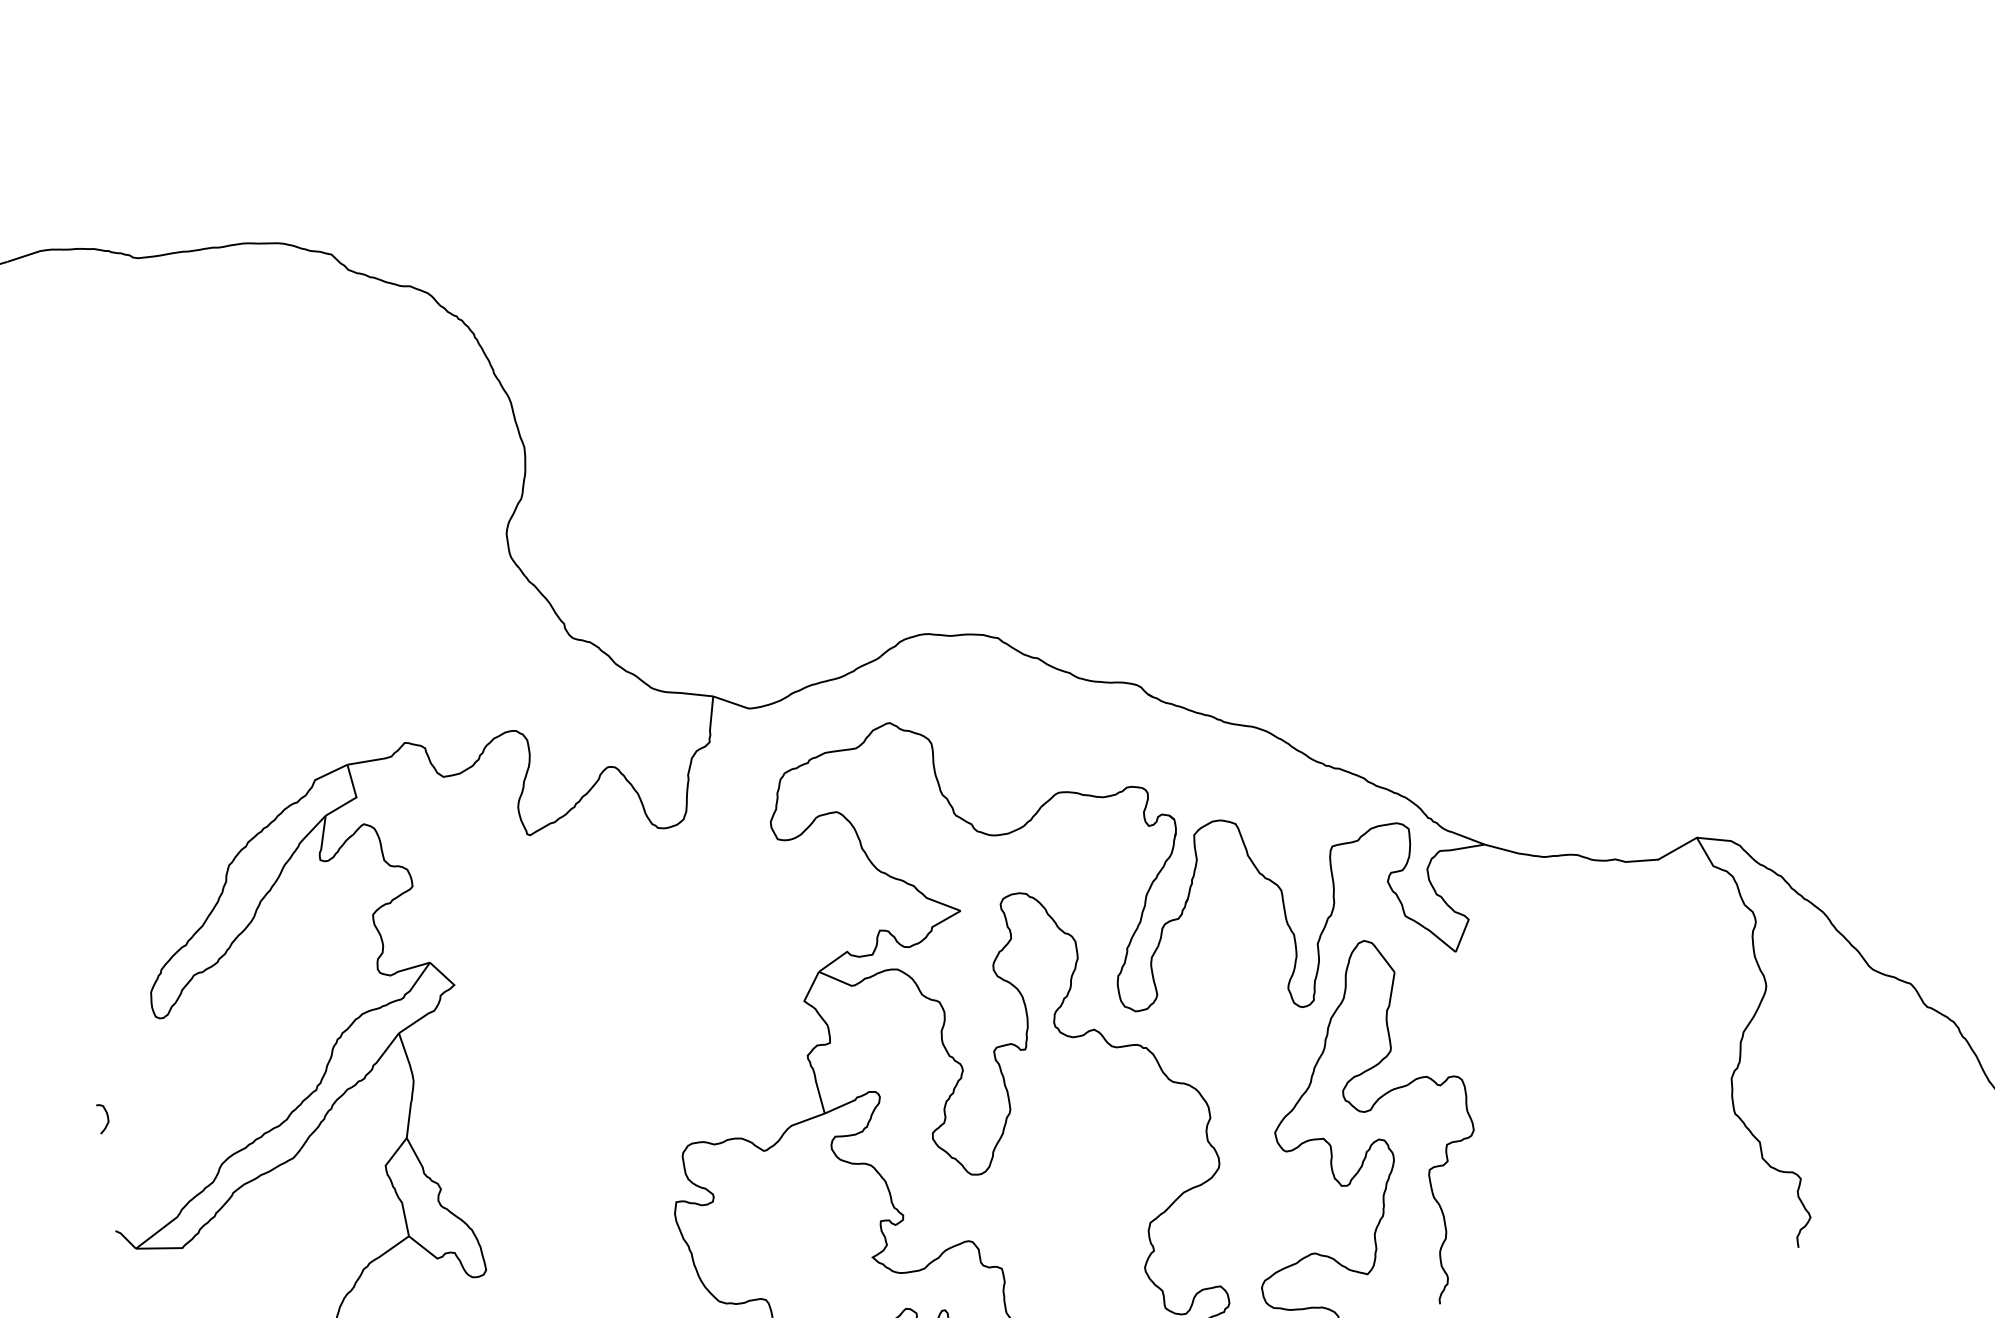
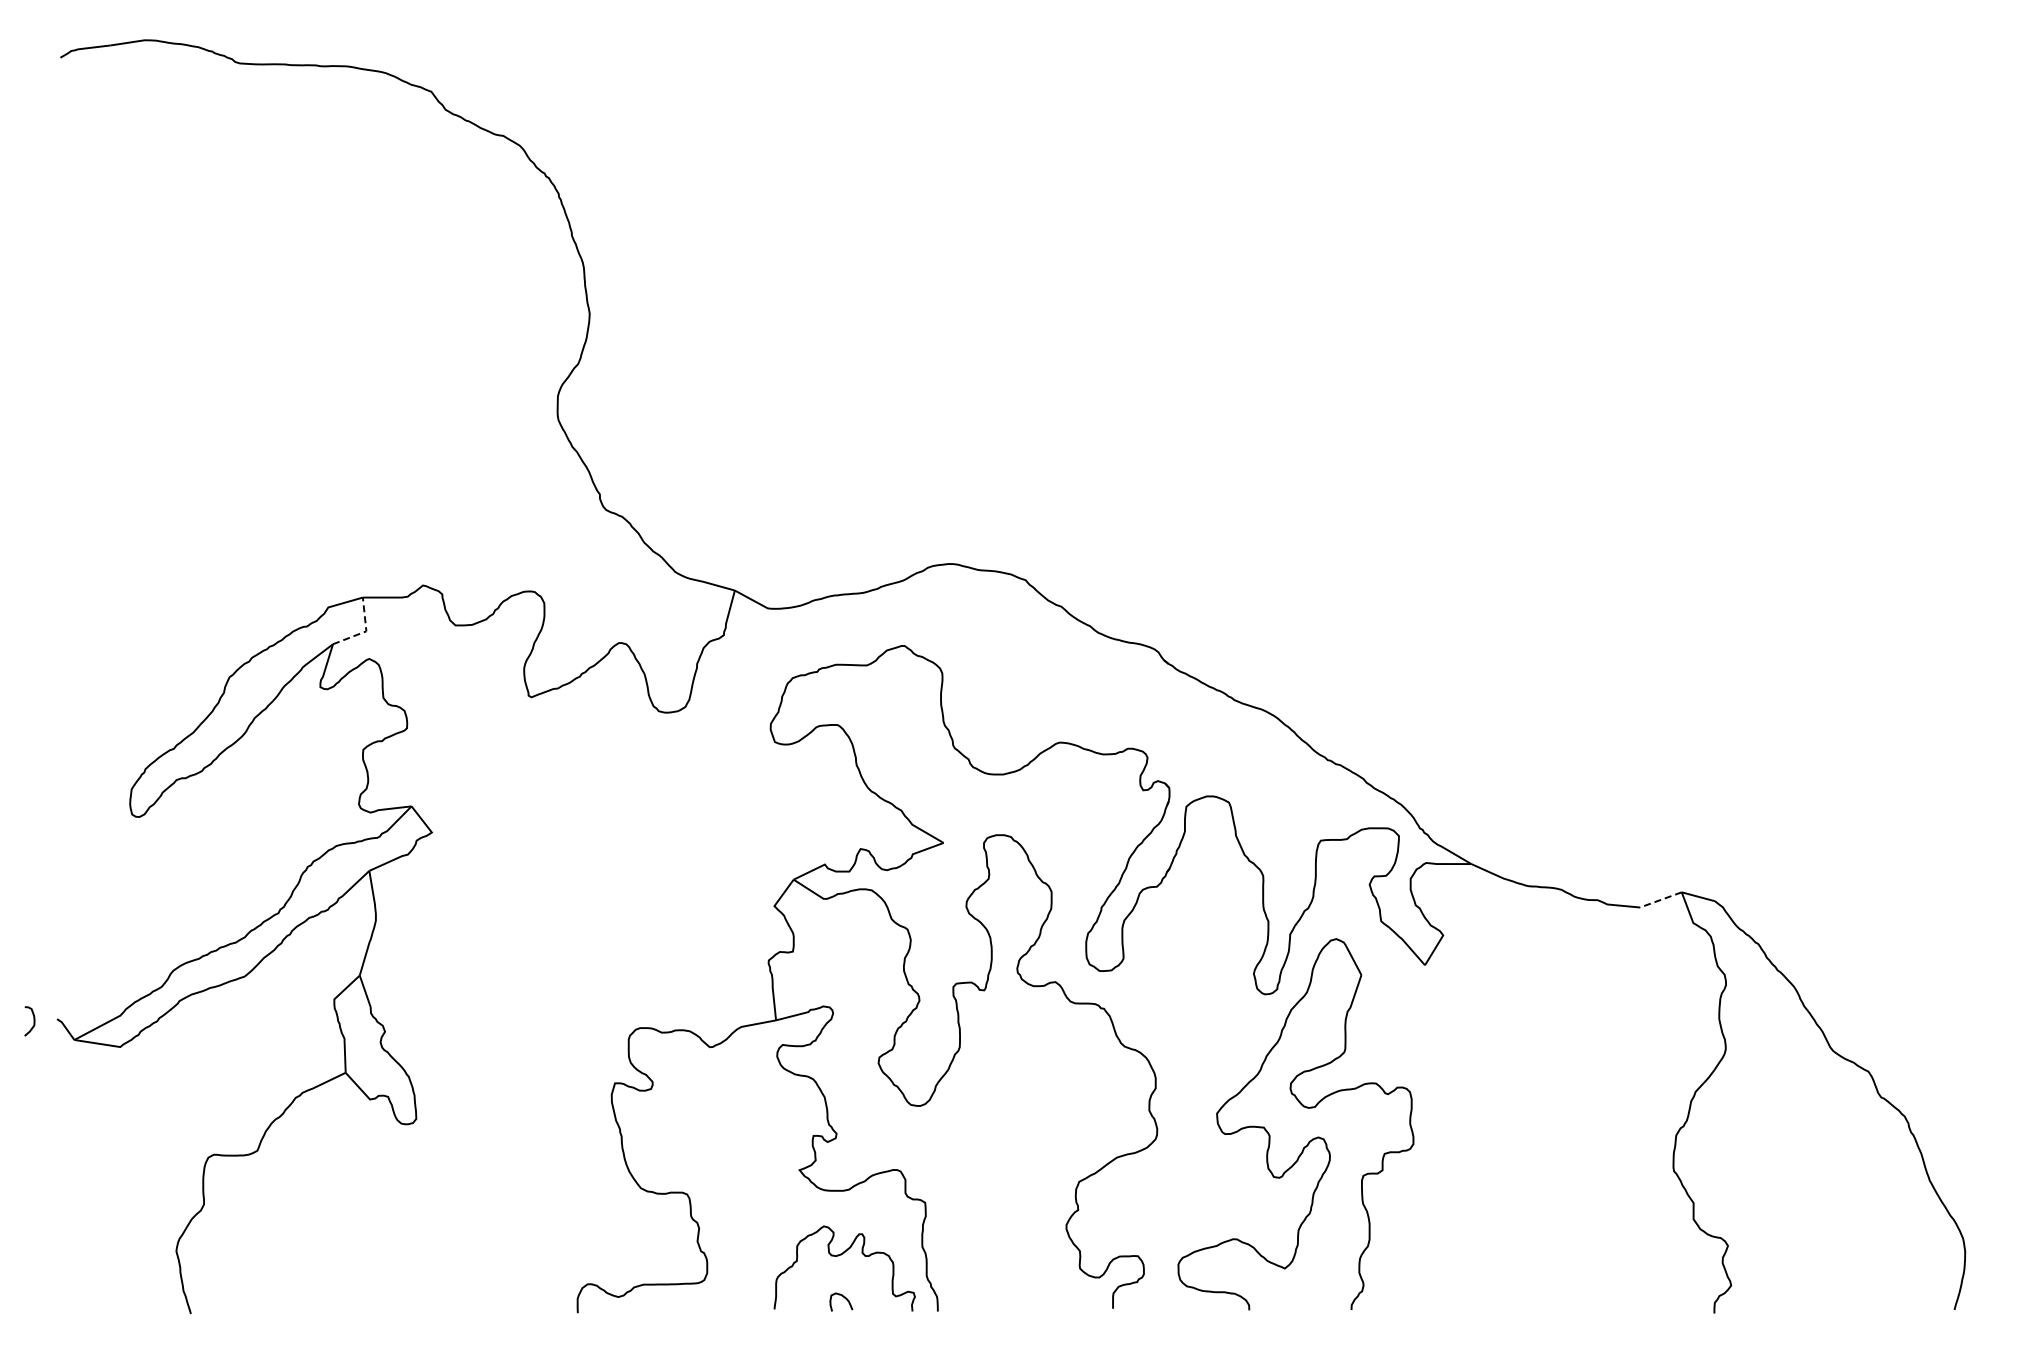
line: (355, 797) -> (365, 631), solid -> dashed
line: (1677, 849) -> (1660, 900), solid -> dashed
curve: (107, 1118) -> (33, 1021), moved

